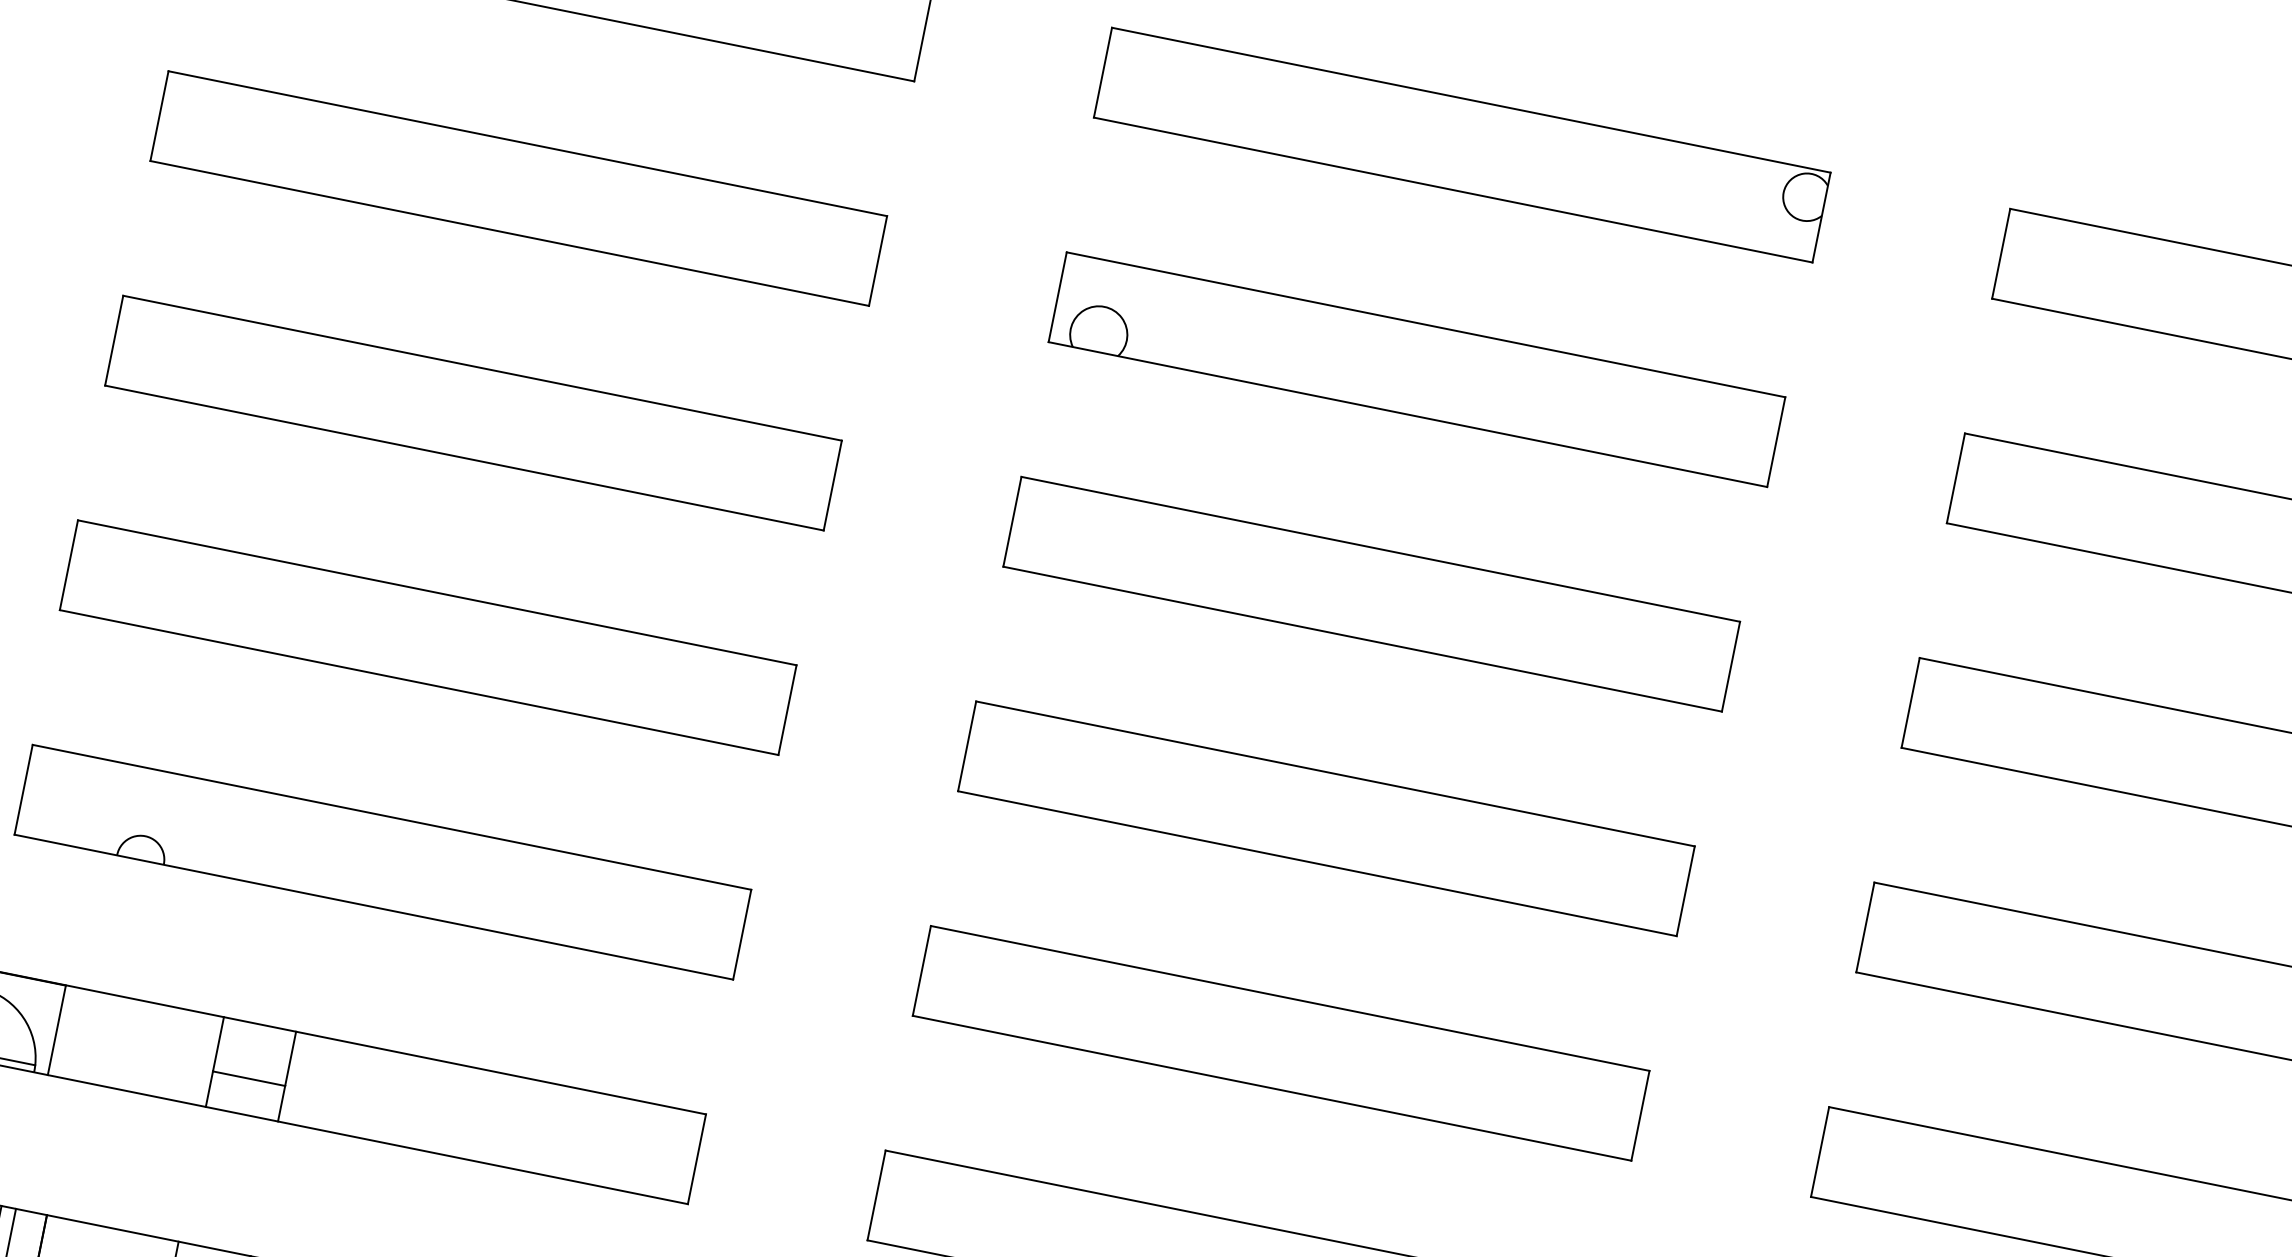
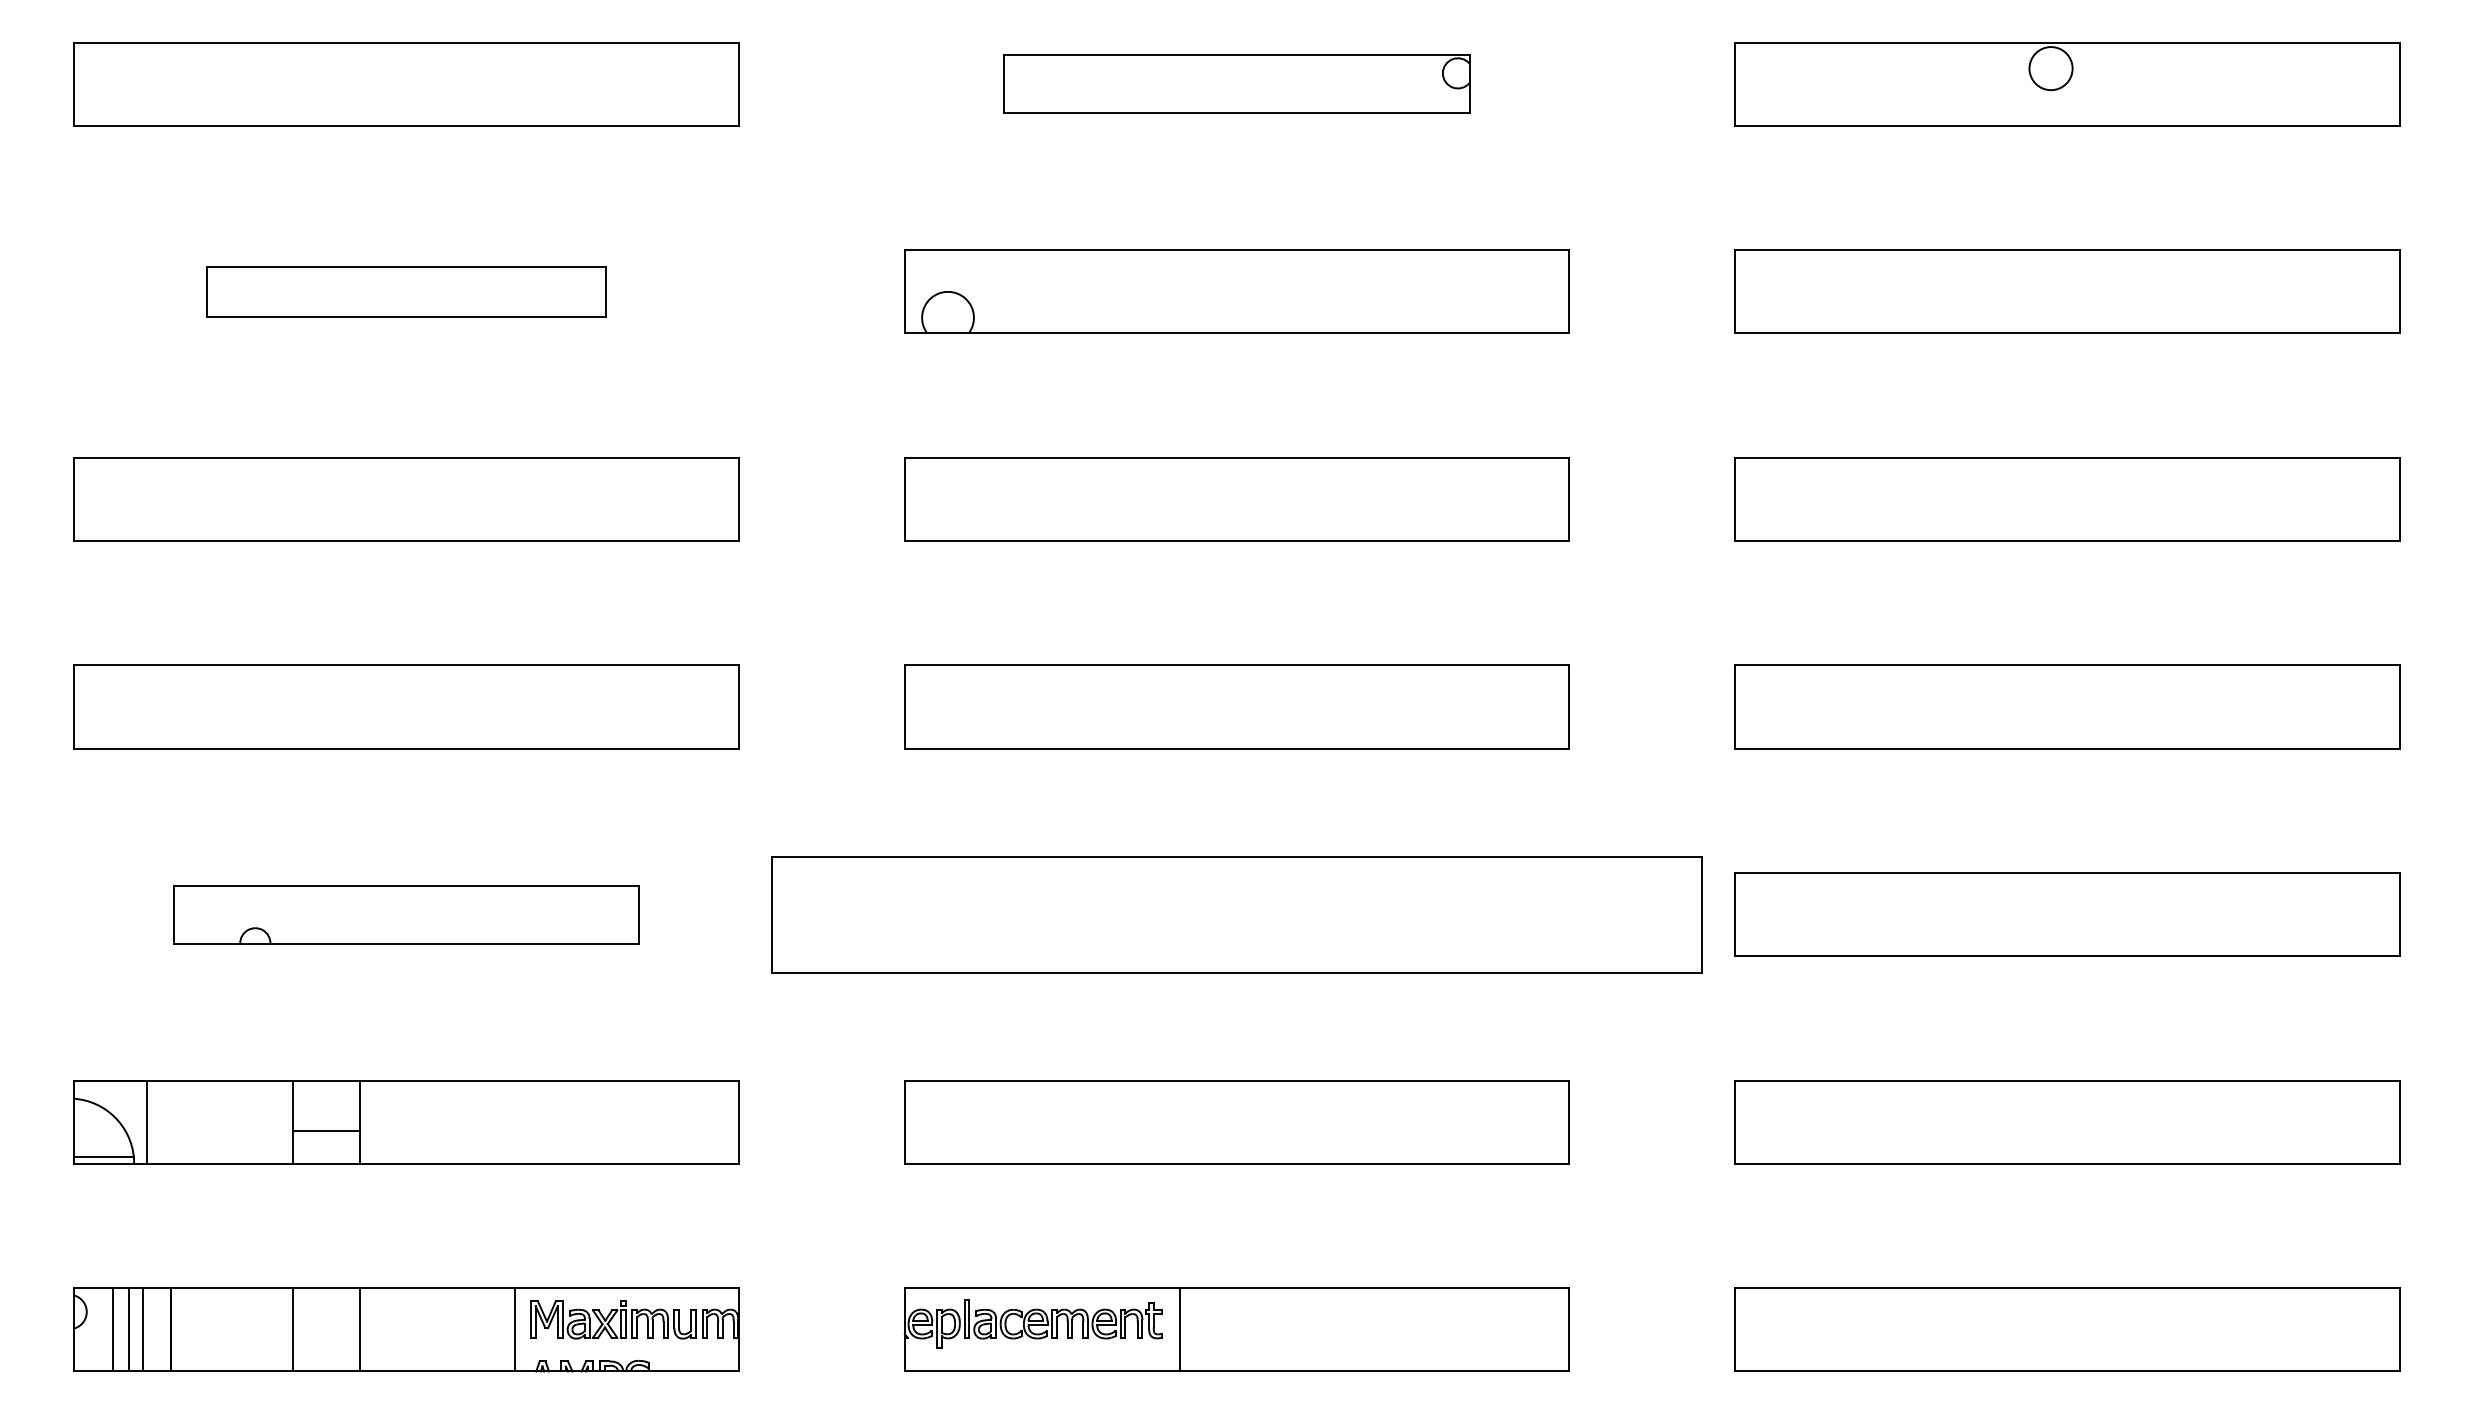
part: (1461, 145) -> (1236, 84), size x0.7
part: (518, 188) -> (406, 291), size x0.6
part: (383, 862) -> (406, 914), size x0.7
part: (1280, 1043) -> (1236, 914), size x1.4

